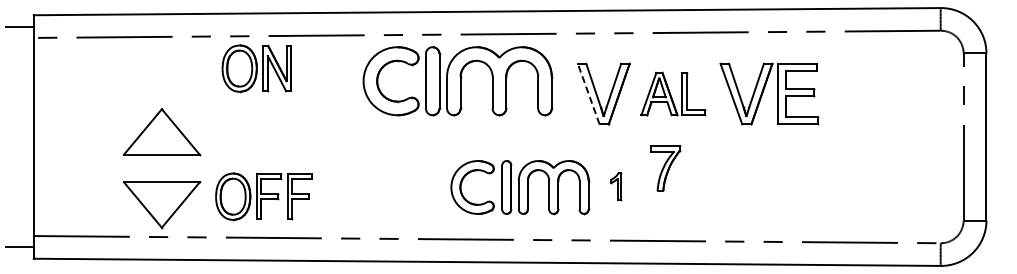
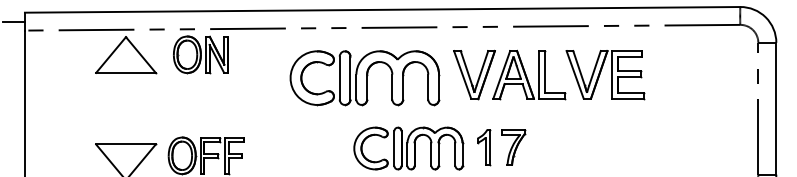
part: (457, 81) -> (364, 78), moved
line: (588, 93) -> (462, 74), dashed -> solid
part: (673, 93) -> (529, 74), size x1.43
part: (162, 132) -> (126, 55), moved
part: (665, 168) -> (513, 147), moved
part: (616, 186) -> (484, 147), size x1.67

